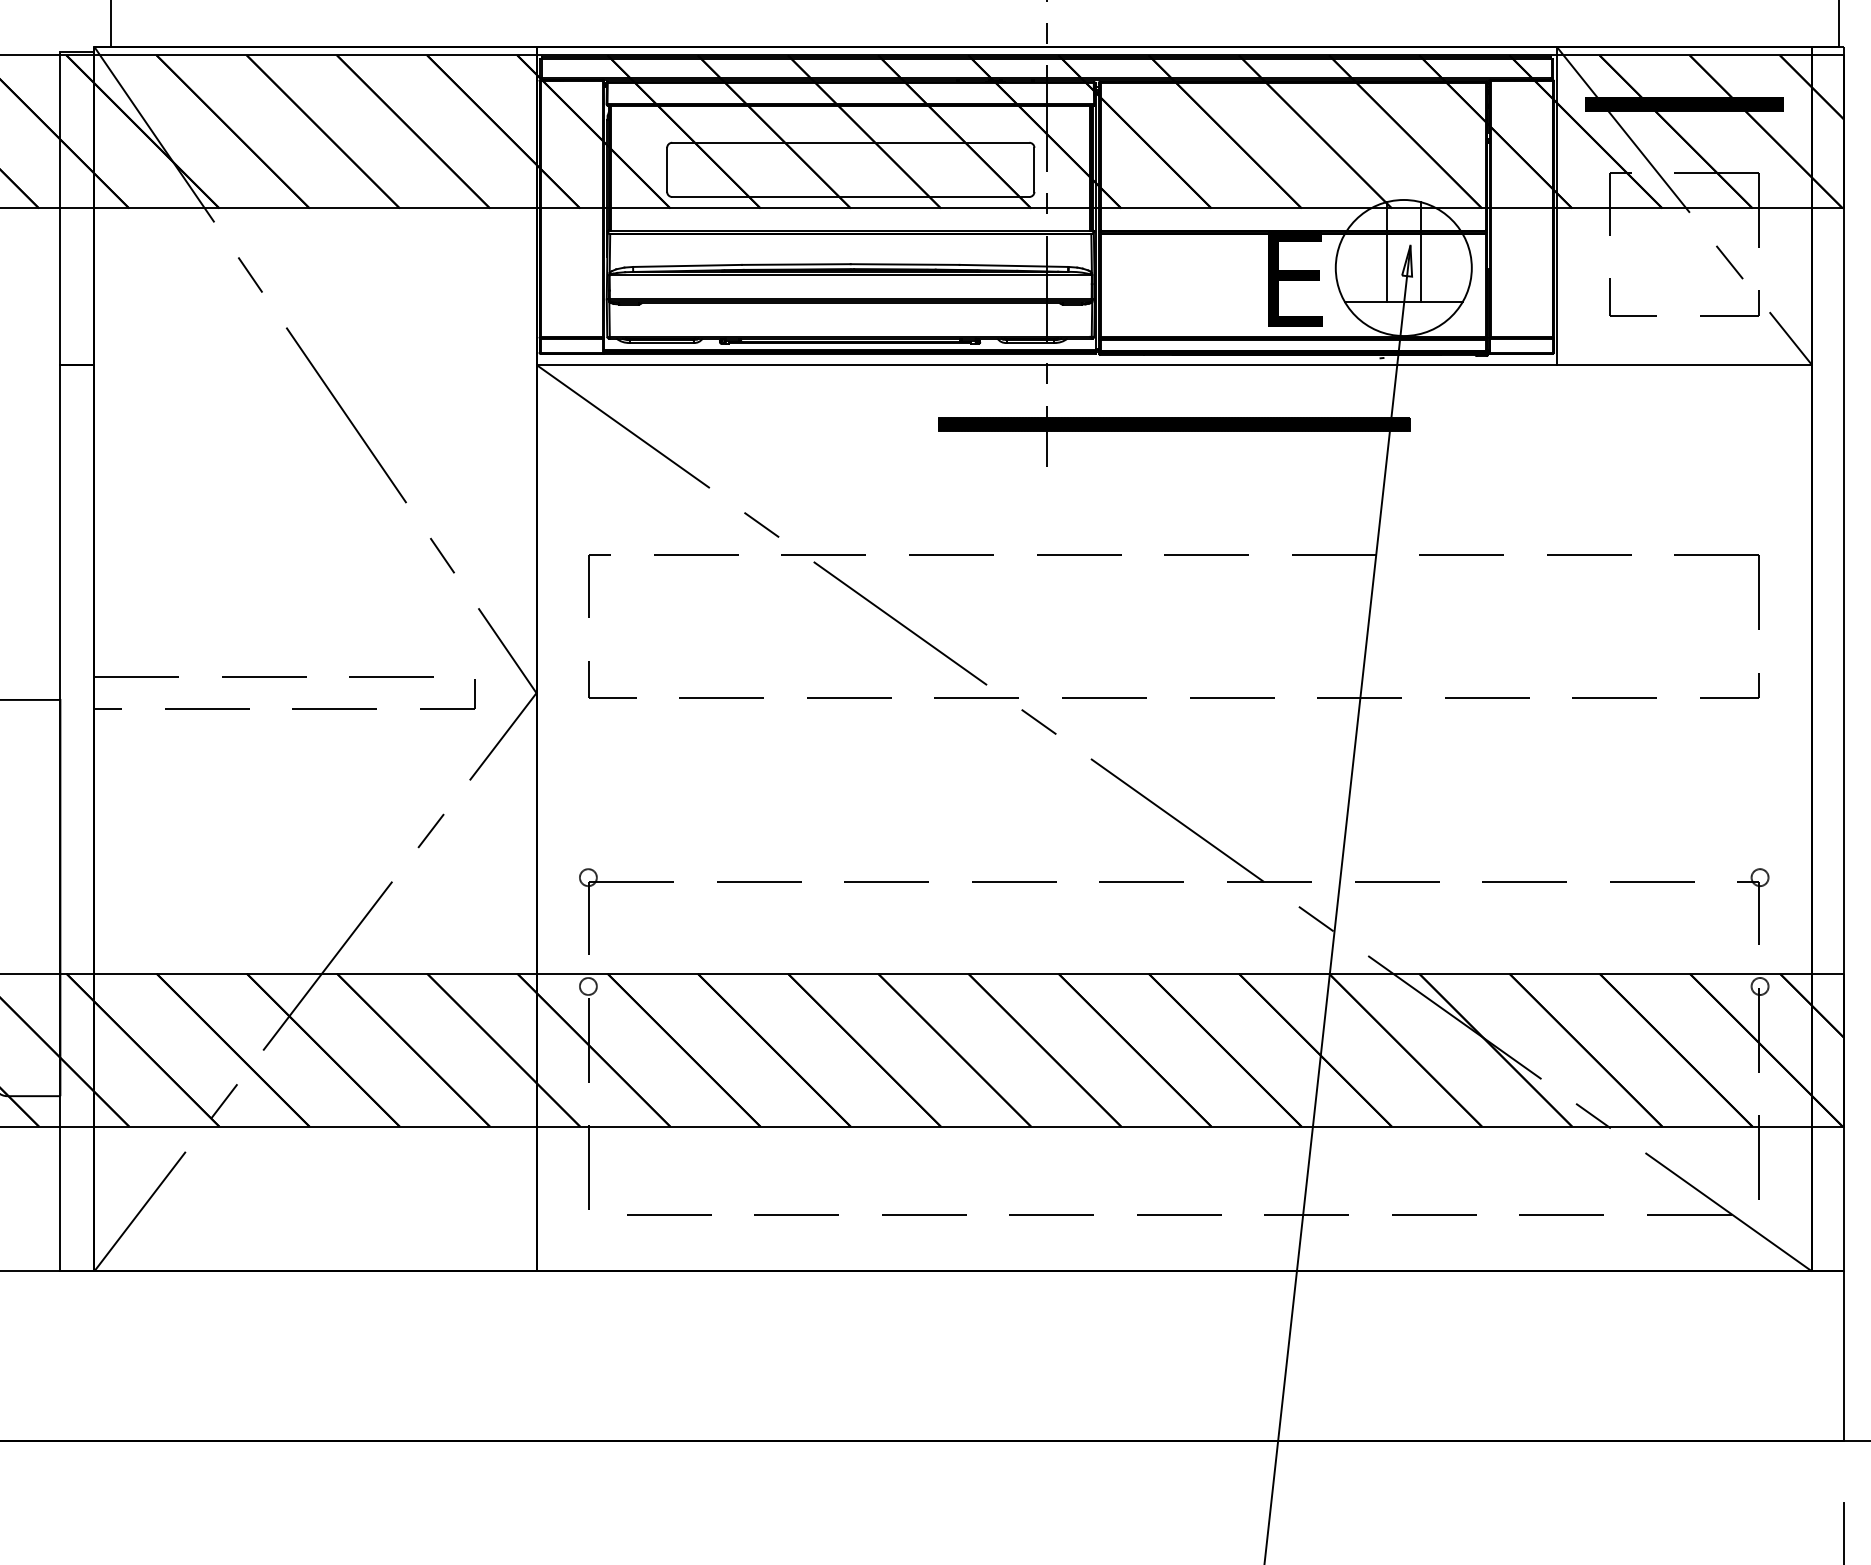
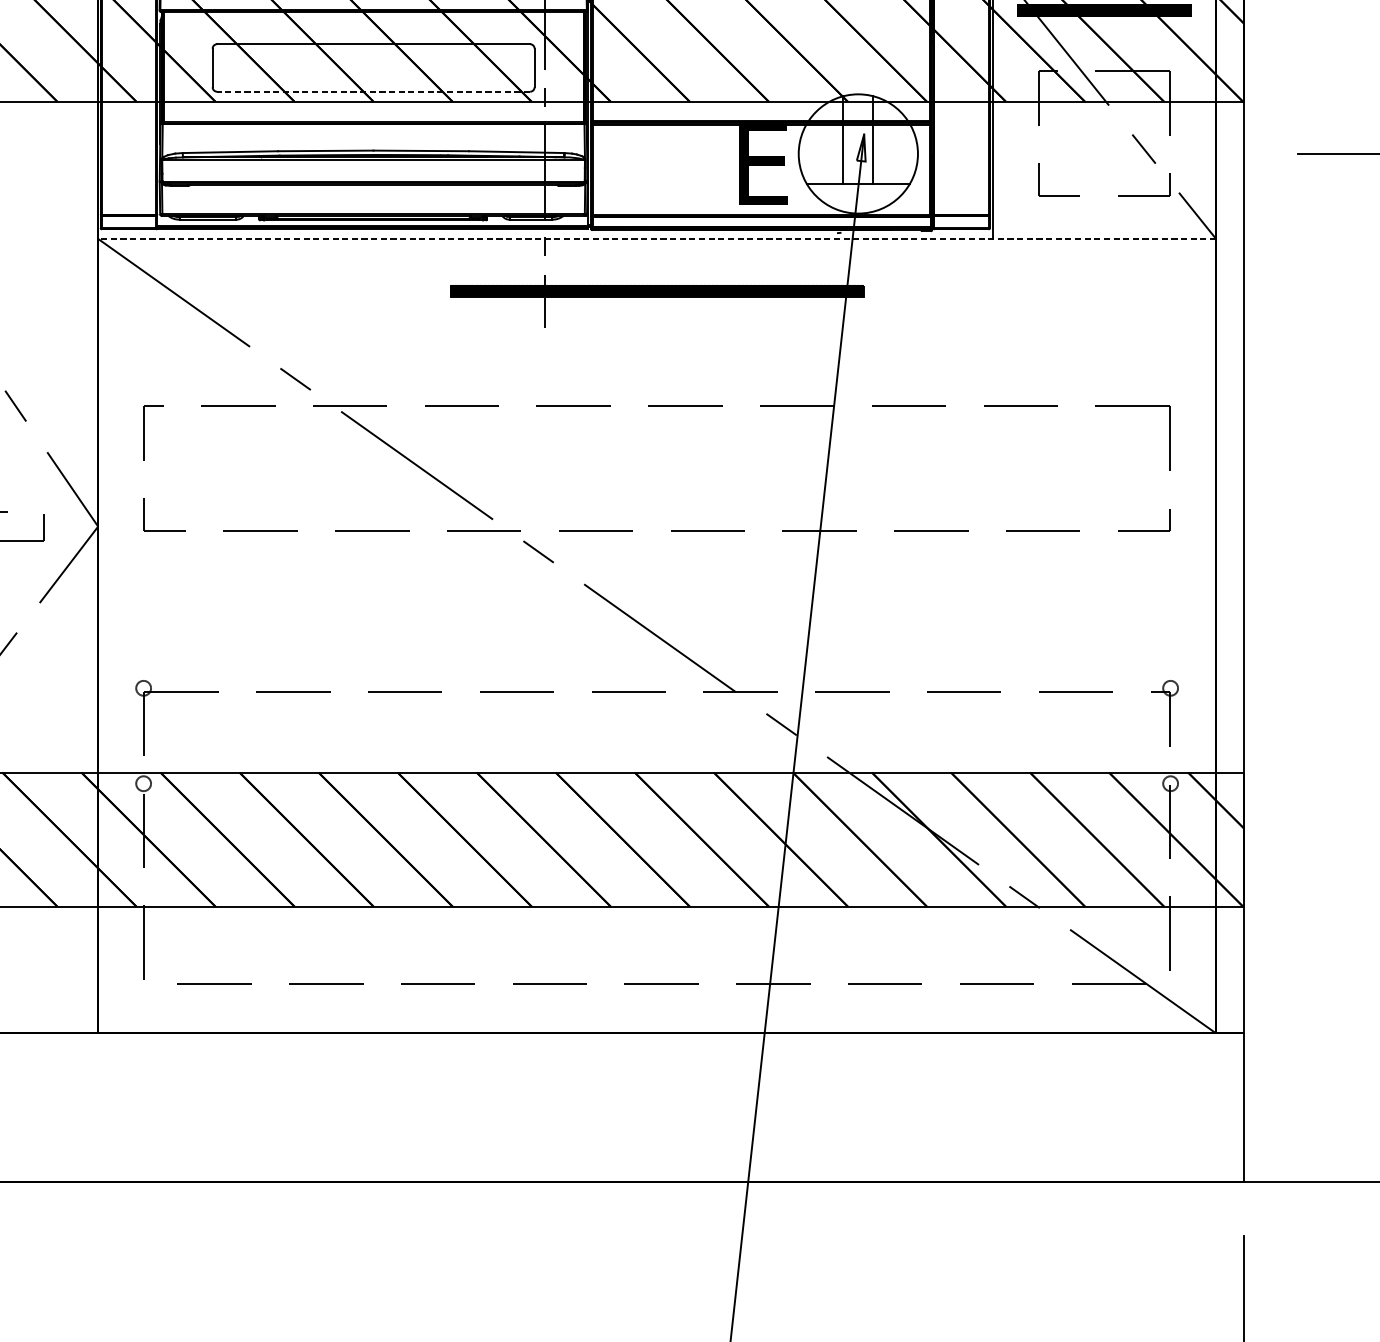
line: (850, 197) -> (373, 92), solid -> dashed
line: (1174, 364) -> (657, 238), solid -> dashed

